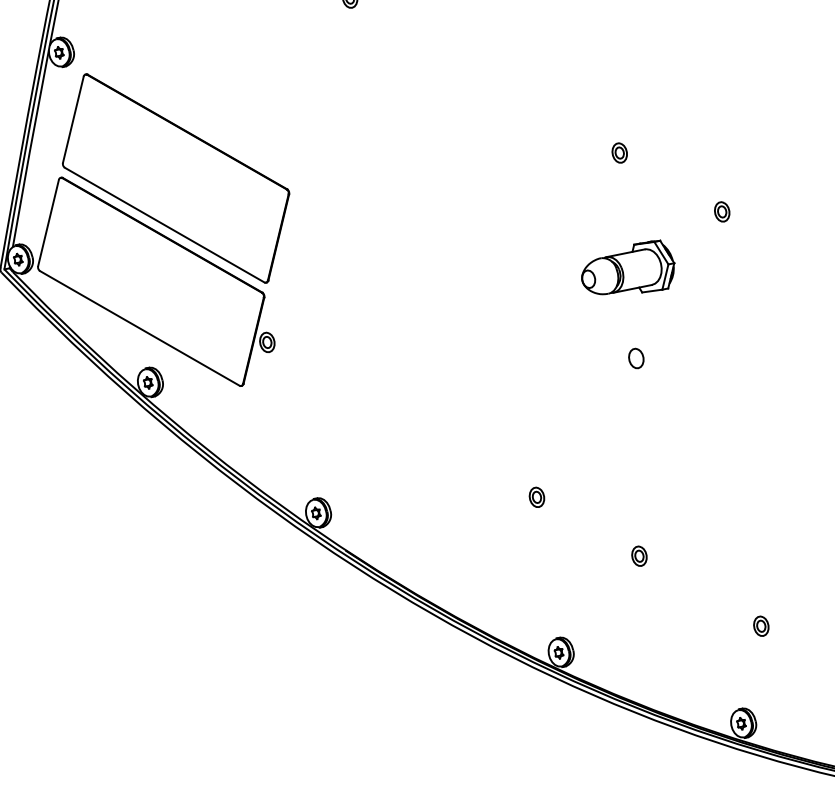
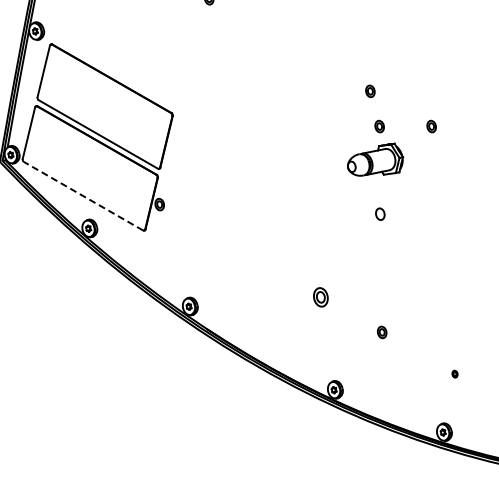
part: (634, 211) -> (379, 126), added
line: (139, 328) -> (83, 196), solid -> dashed
part: (536, 496) -> (320, 296), size x1.6
part: (760, 624) -> (454, 373), size x0.6

